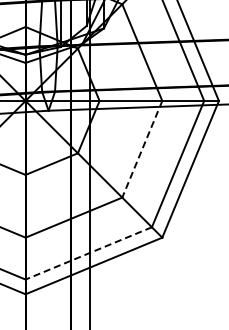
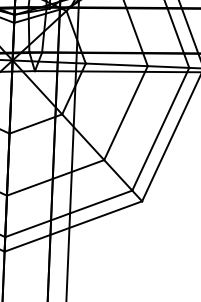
line: (142, 149) -> (126, 113), dashed -> solid
line: (88, 253) -> (68, 213), dashed -> solid

